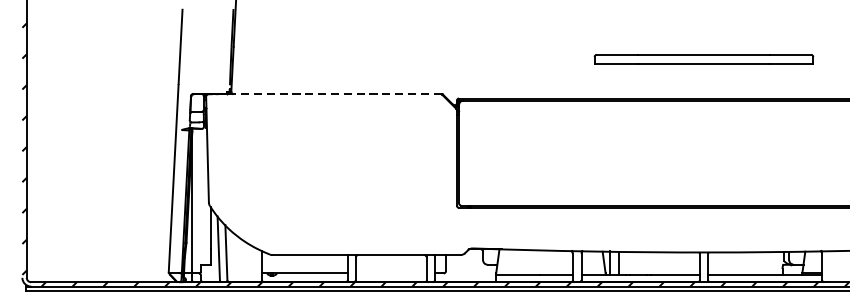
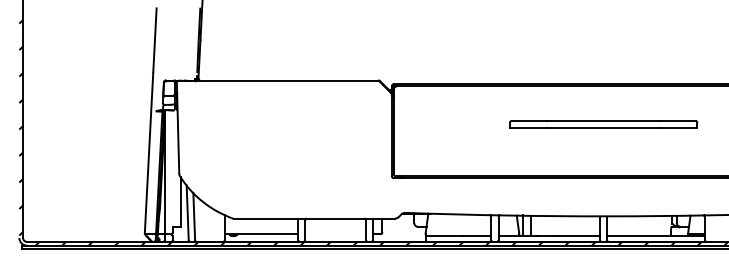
part: (703, 59) -> (603, 124), moved
line: (337, 94) -> (289, 80), dashed -> solid

